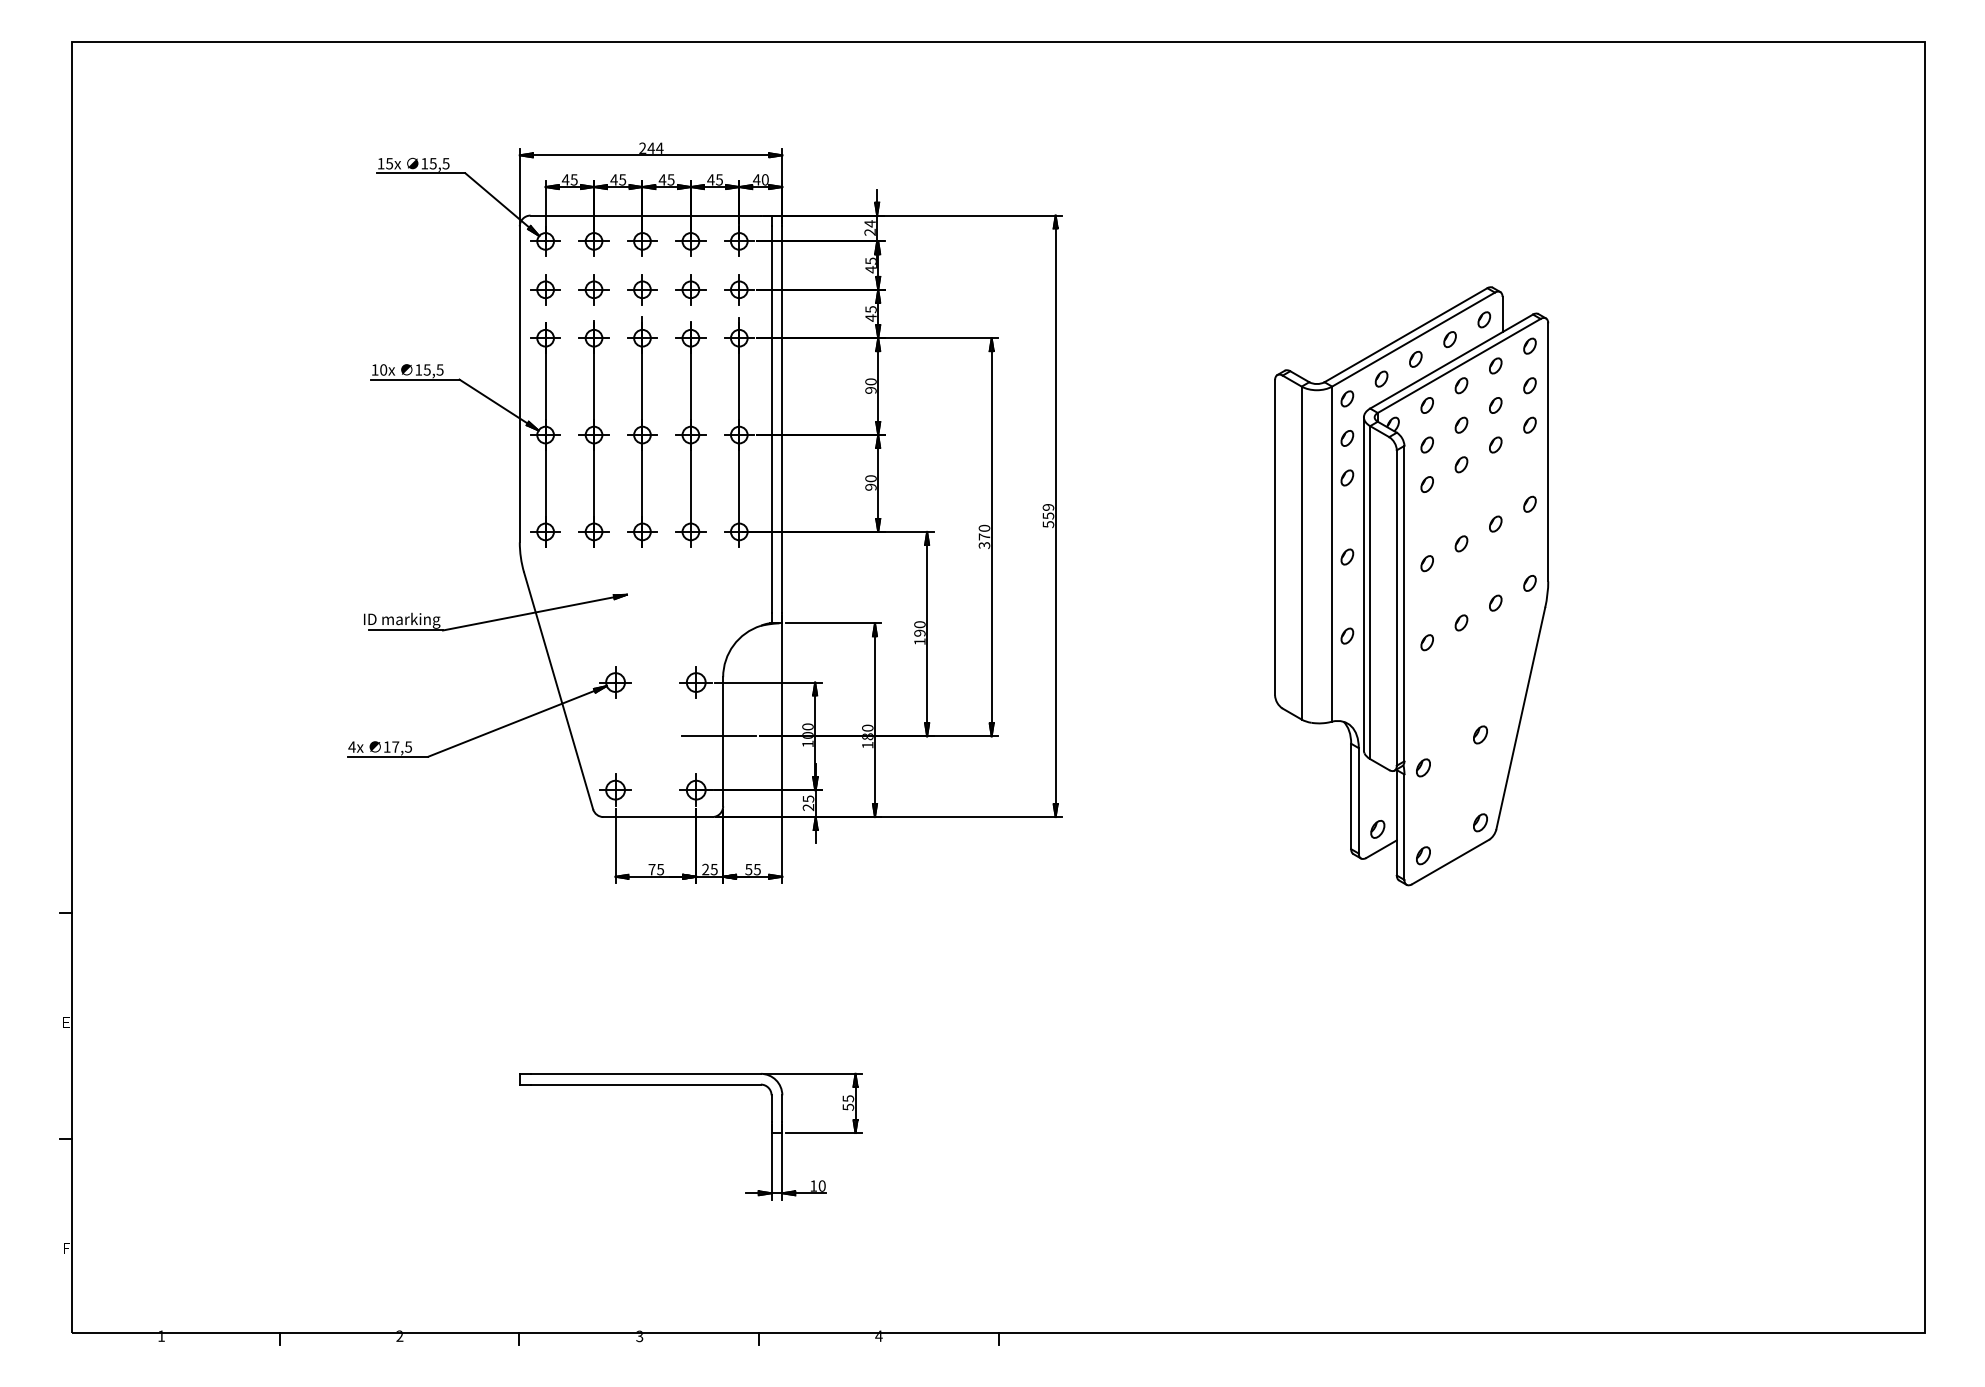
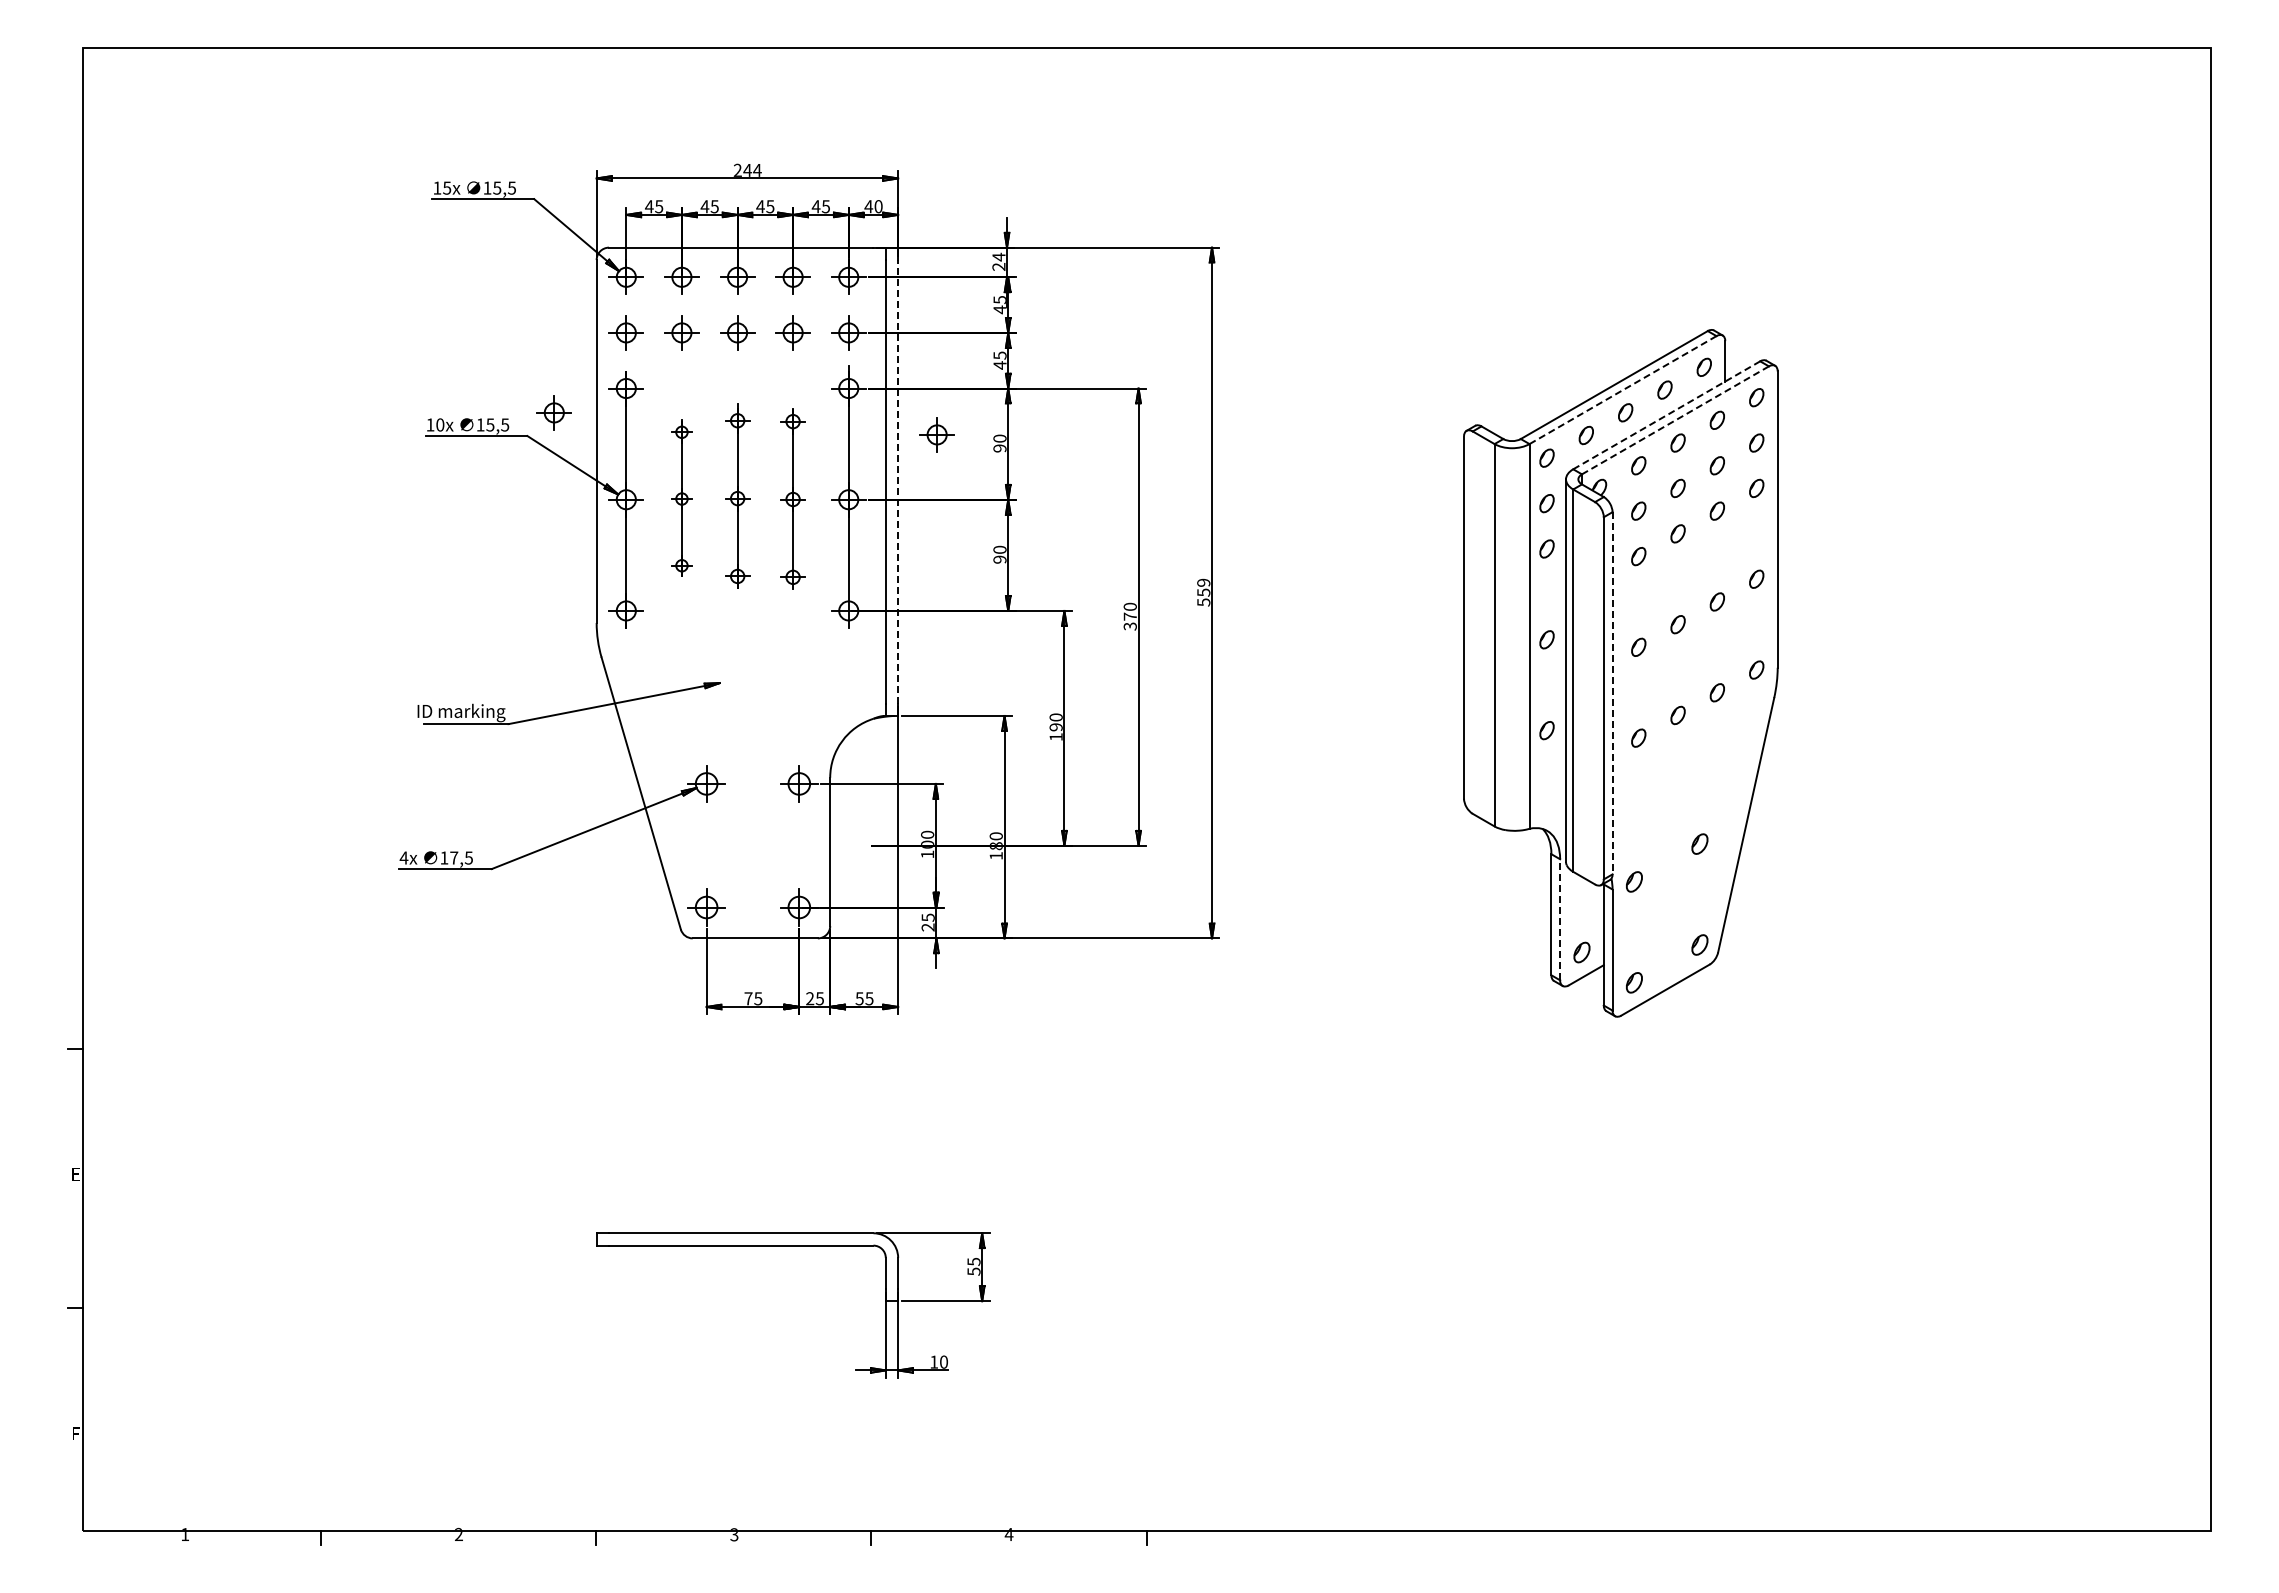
line: (1413, 339) -> (1623, 390), solid -> dashed
part: (482, 359) -> (553, 412), added
line: (1451, 361) -> (1666, 415), solid -> dashed
line: (1459, 366) -> (1675, 420), solid -> dashed
part: (815, 378) -> (936, 434), added
line: (782, 419) -> (898, 481), solid -> dashed
part: (642, 431) -> (737, 495), size x0.7
part: (593, 433) -> (681, 497), size x0.6
part: (690, 434) -> (792, 498), size x0.7
line: (1404, 603) -> (1612, 693), solid -> dashed
line: (719, 736) -> (825, 845), removed
line: (1359, 800) -> (1560, 919), solid -> dashed

